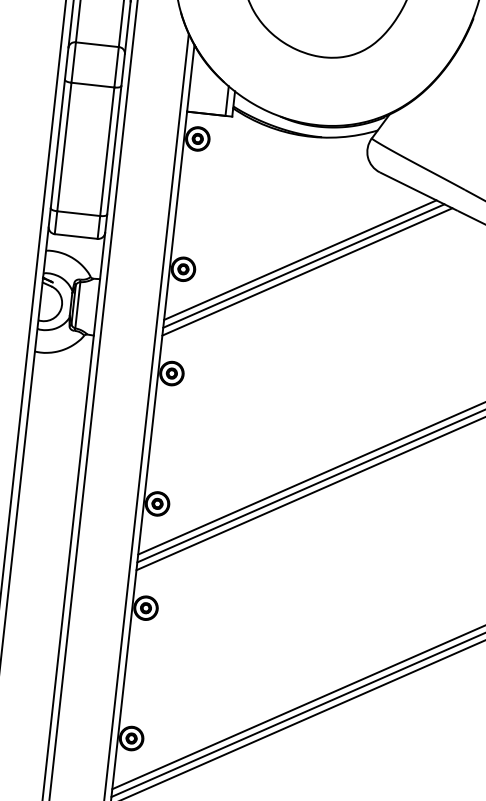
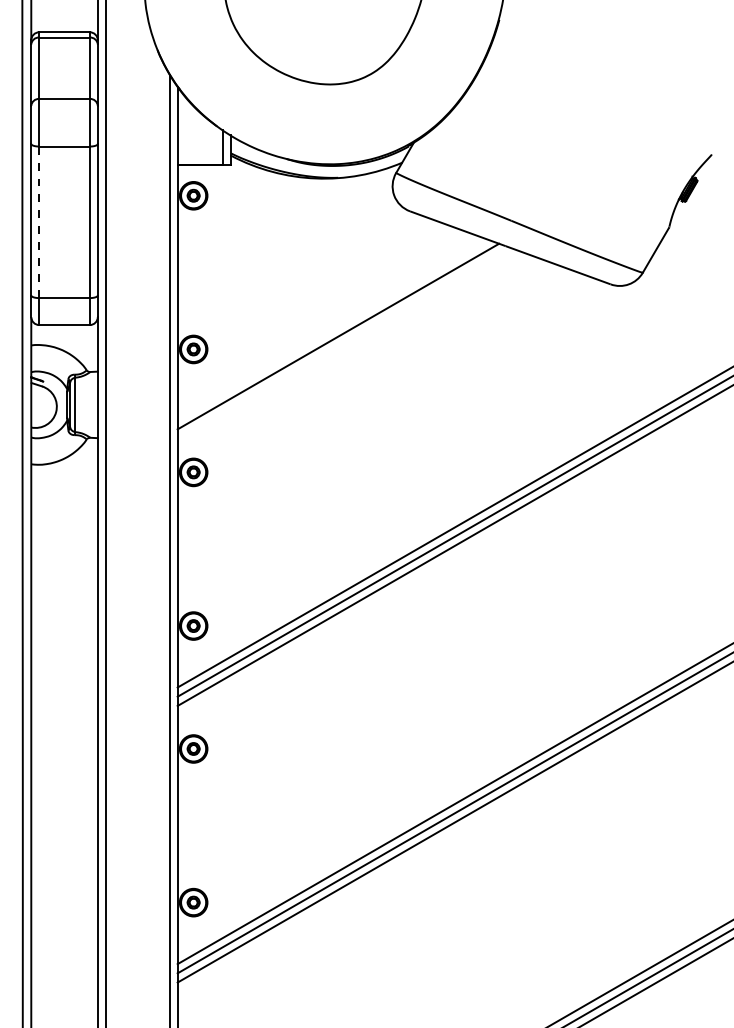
line: (64, 147) -> (39, 222), solid -> dashed
line: (300, 259) -> (328, 323), removed
line: (303, 266) -> (333, 330), removed

